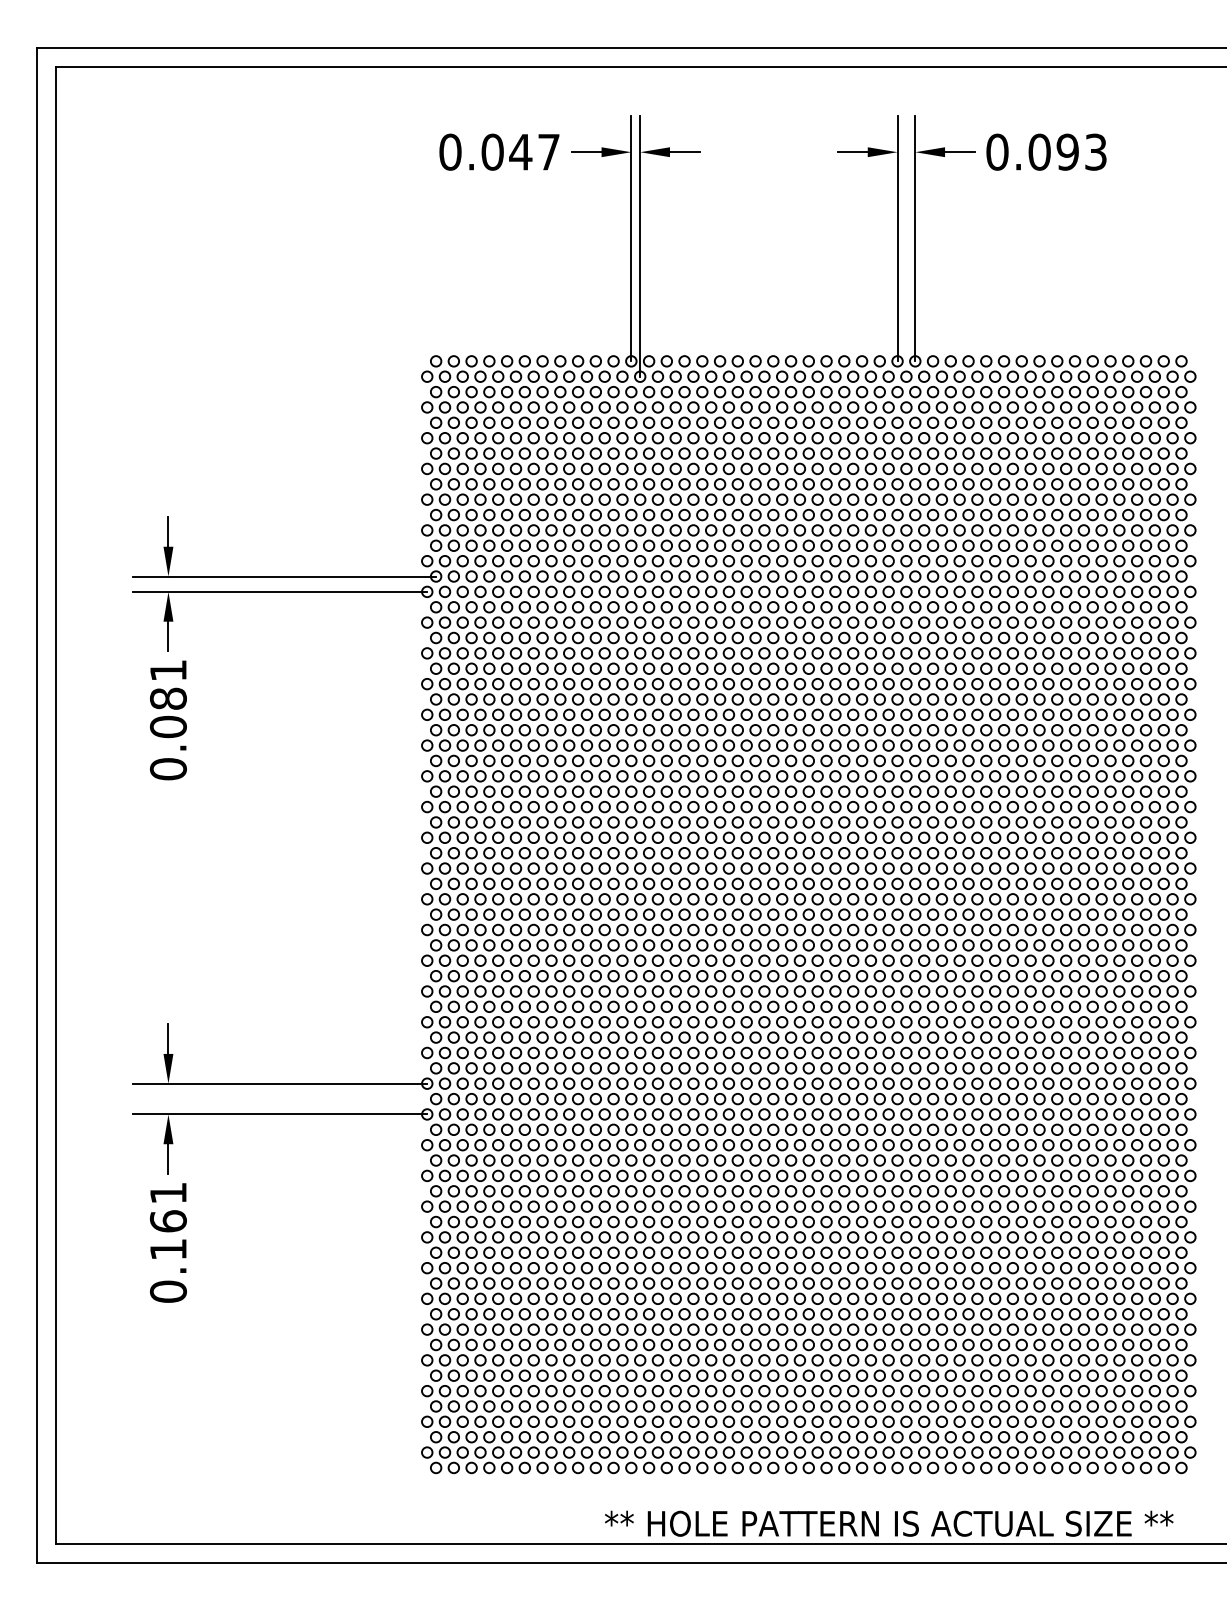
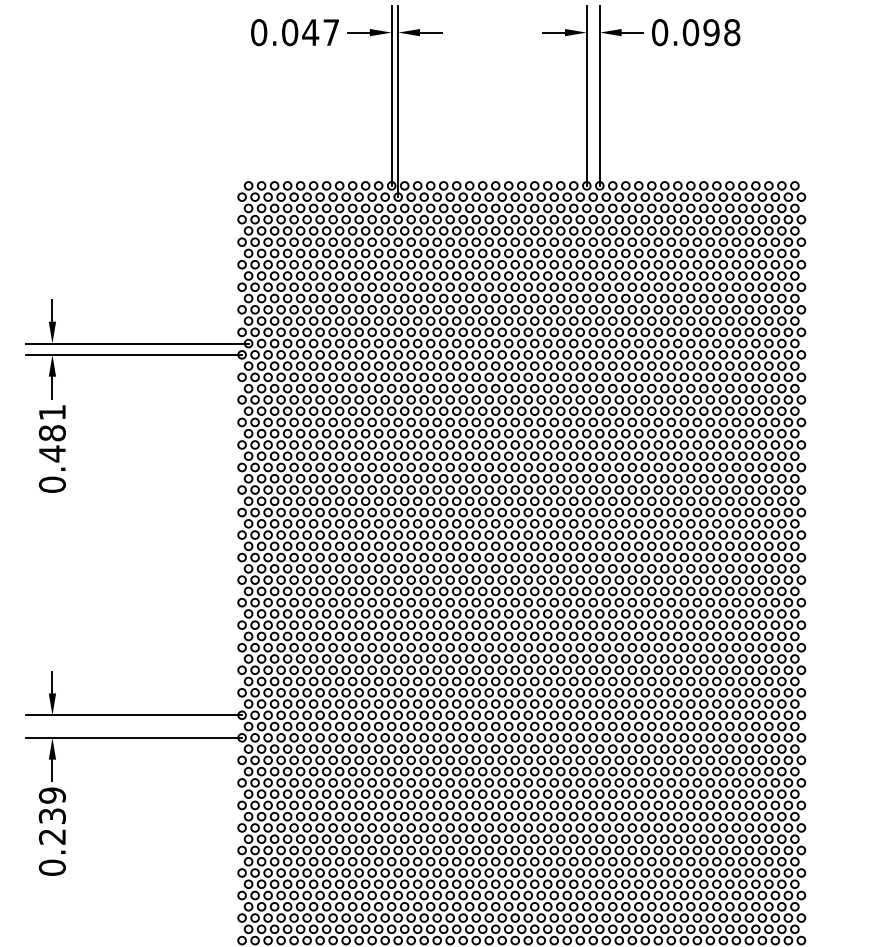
text: (1096, 151) -> (732, 32), 0.093 -> 0.098
text: (167, 726) -> (51, 453), 0.081 -> 0.481
text: (167, 1221) -> (51, 816), 0.161 -> 0.239

